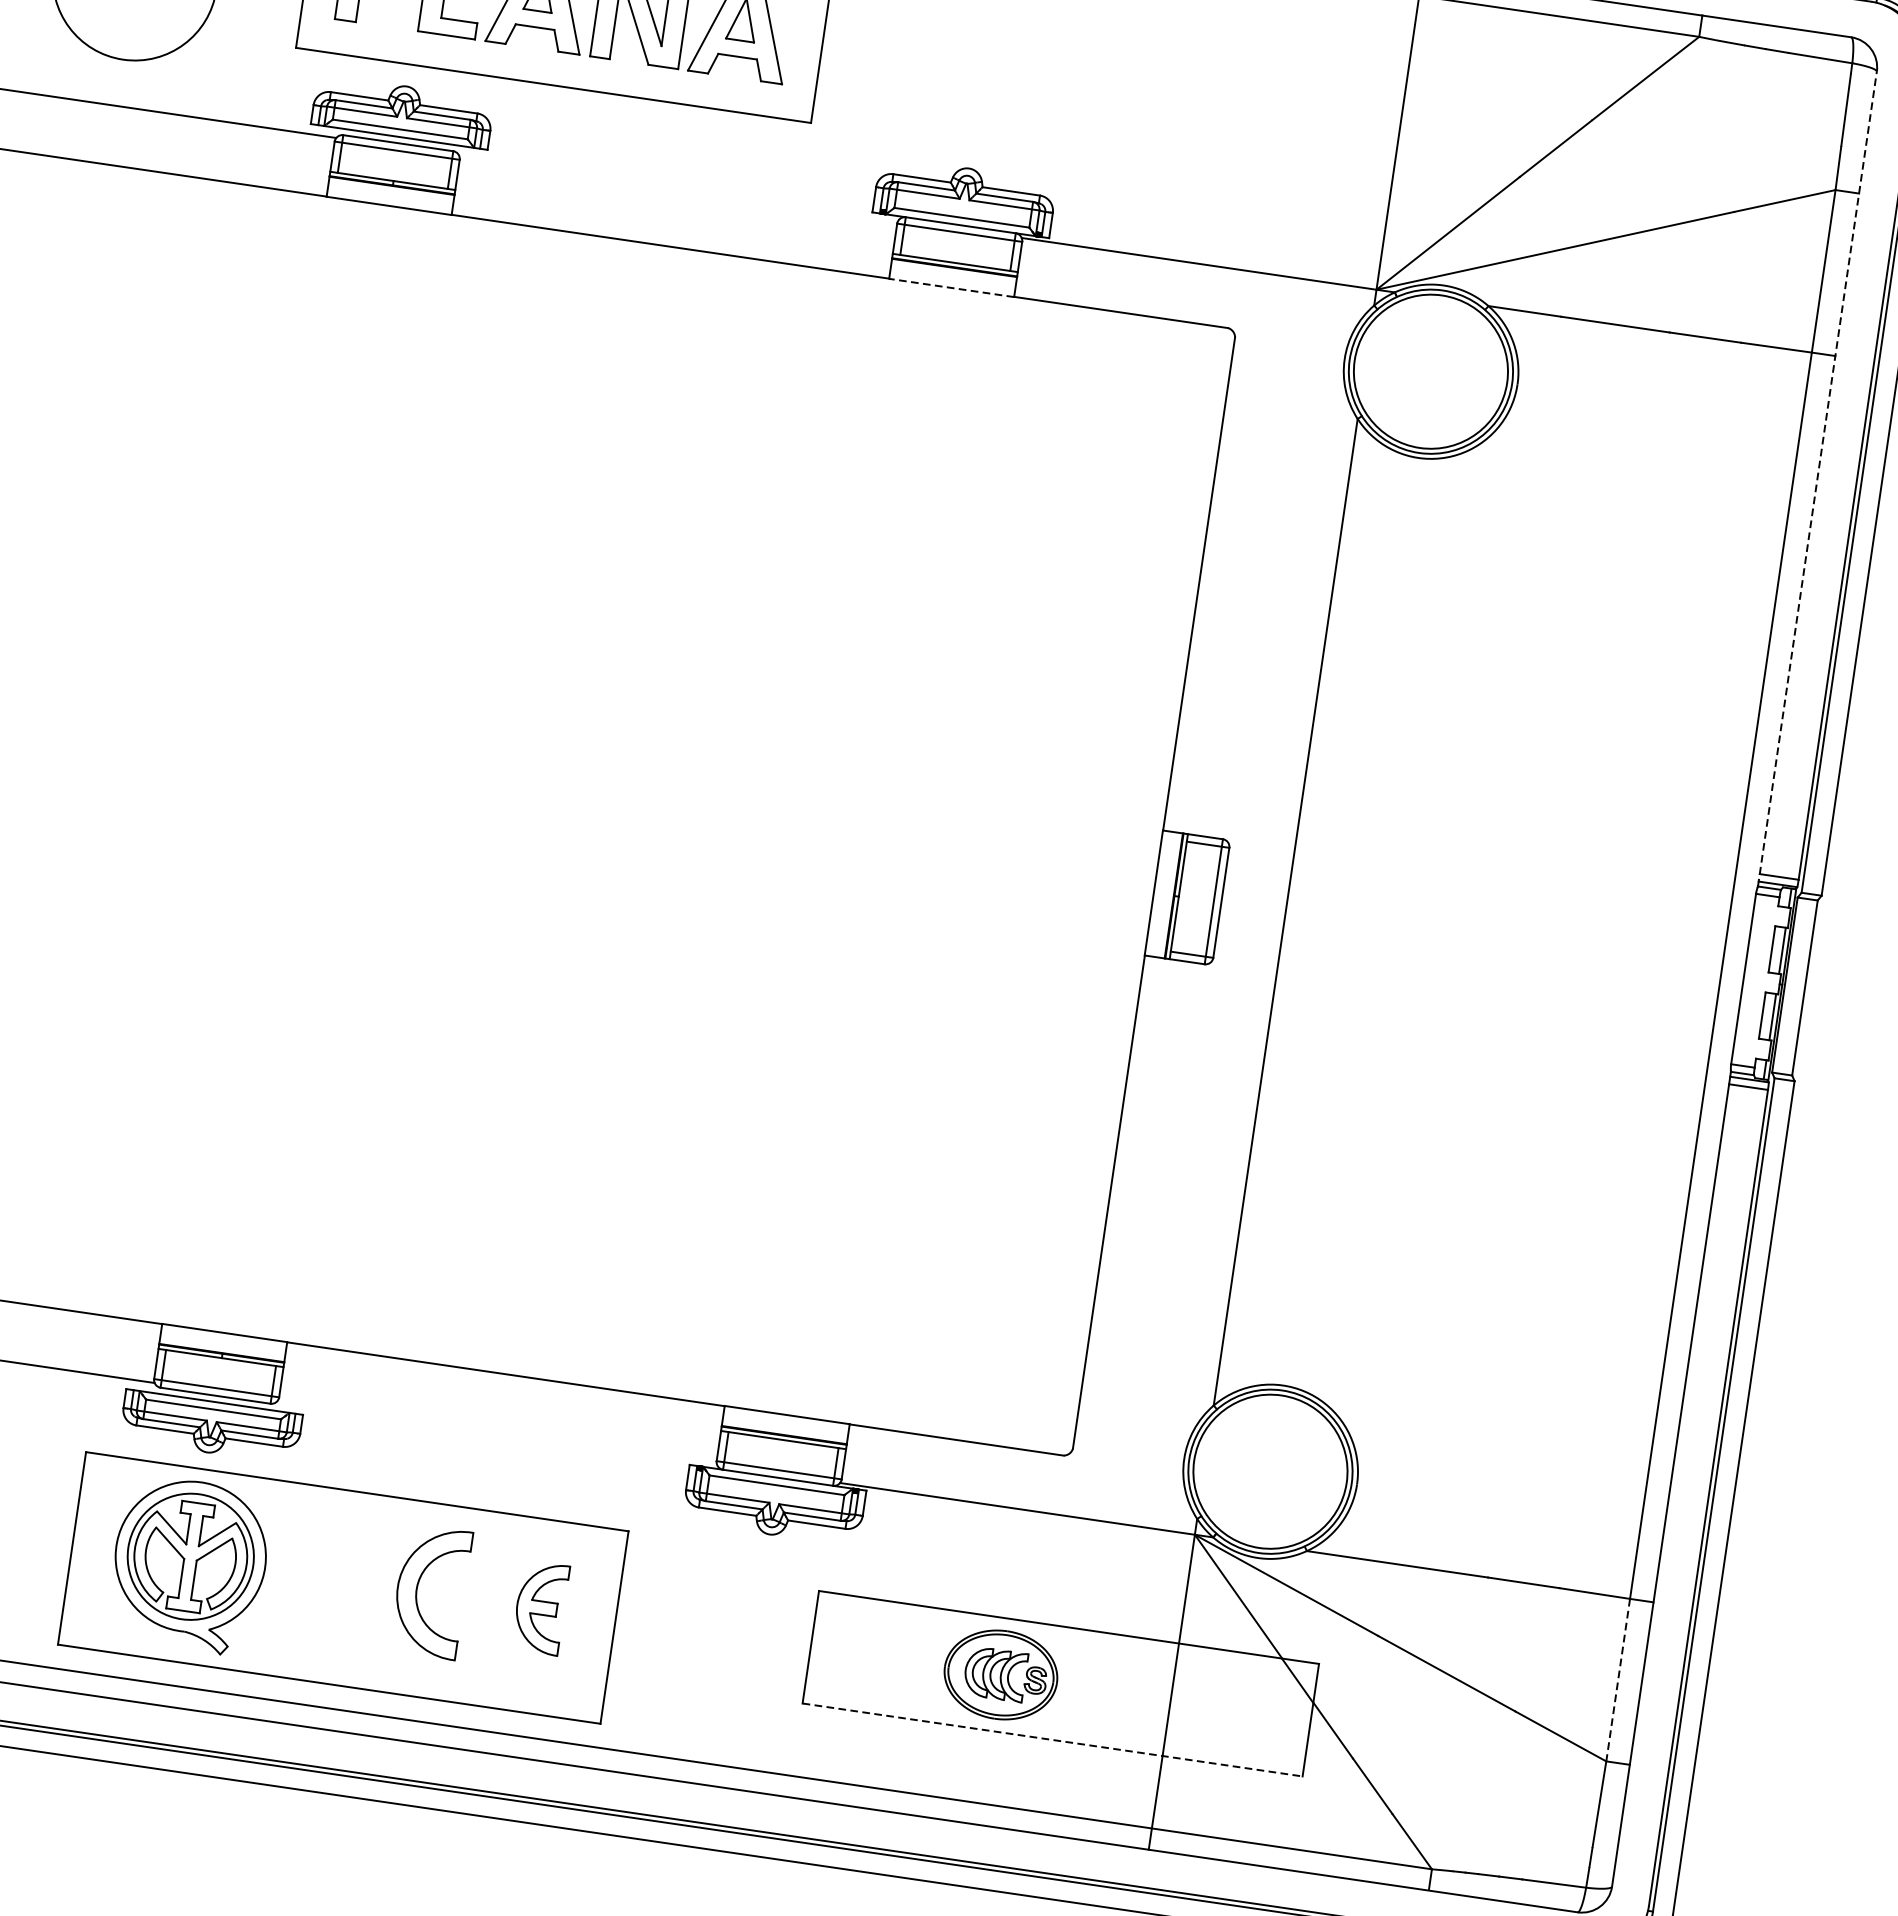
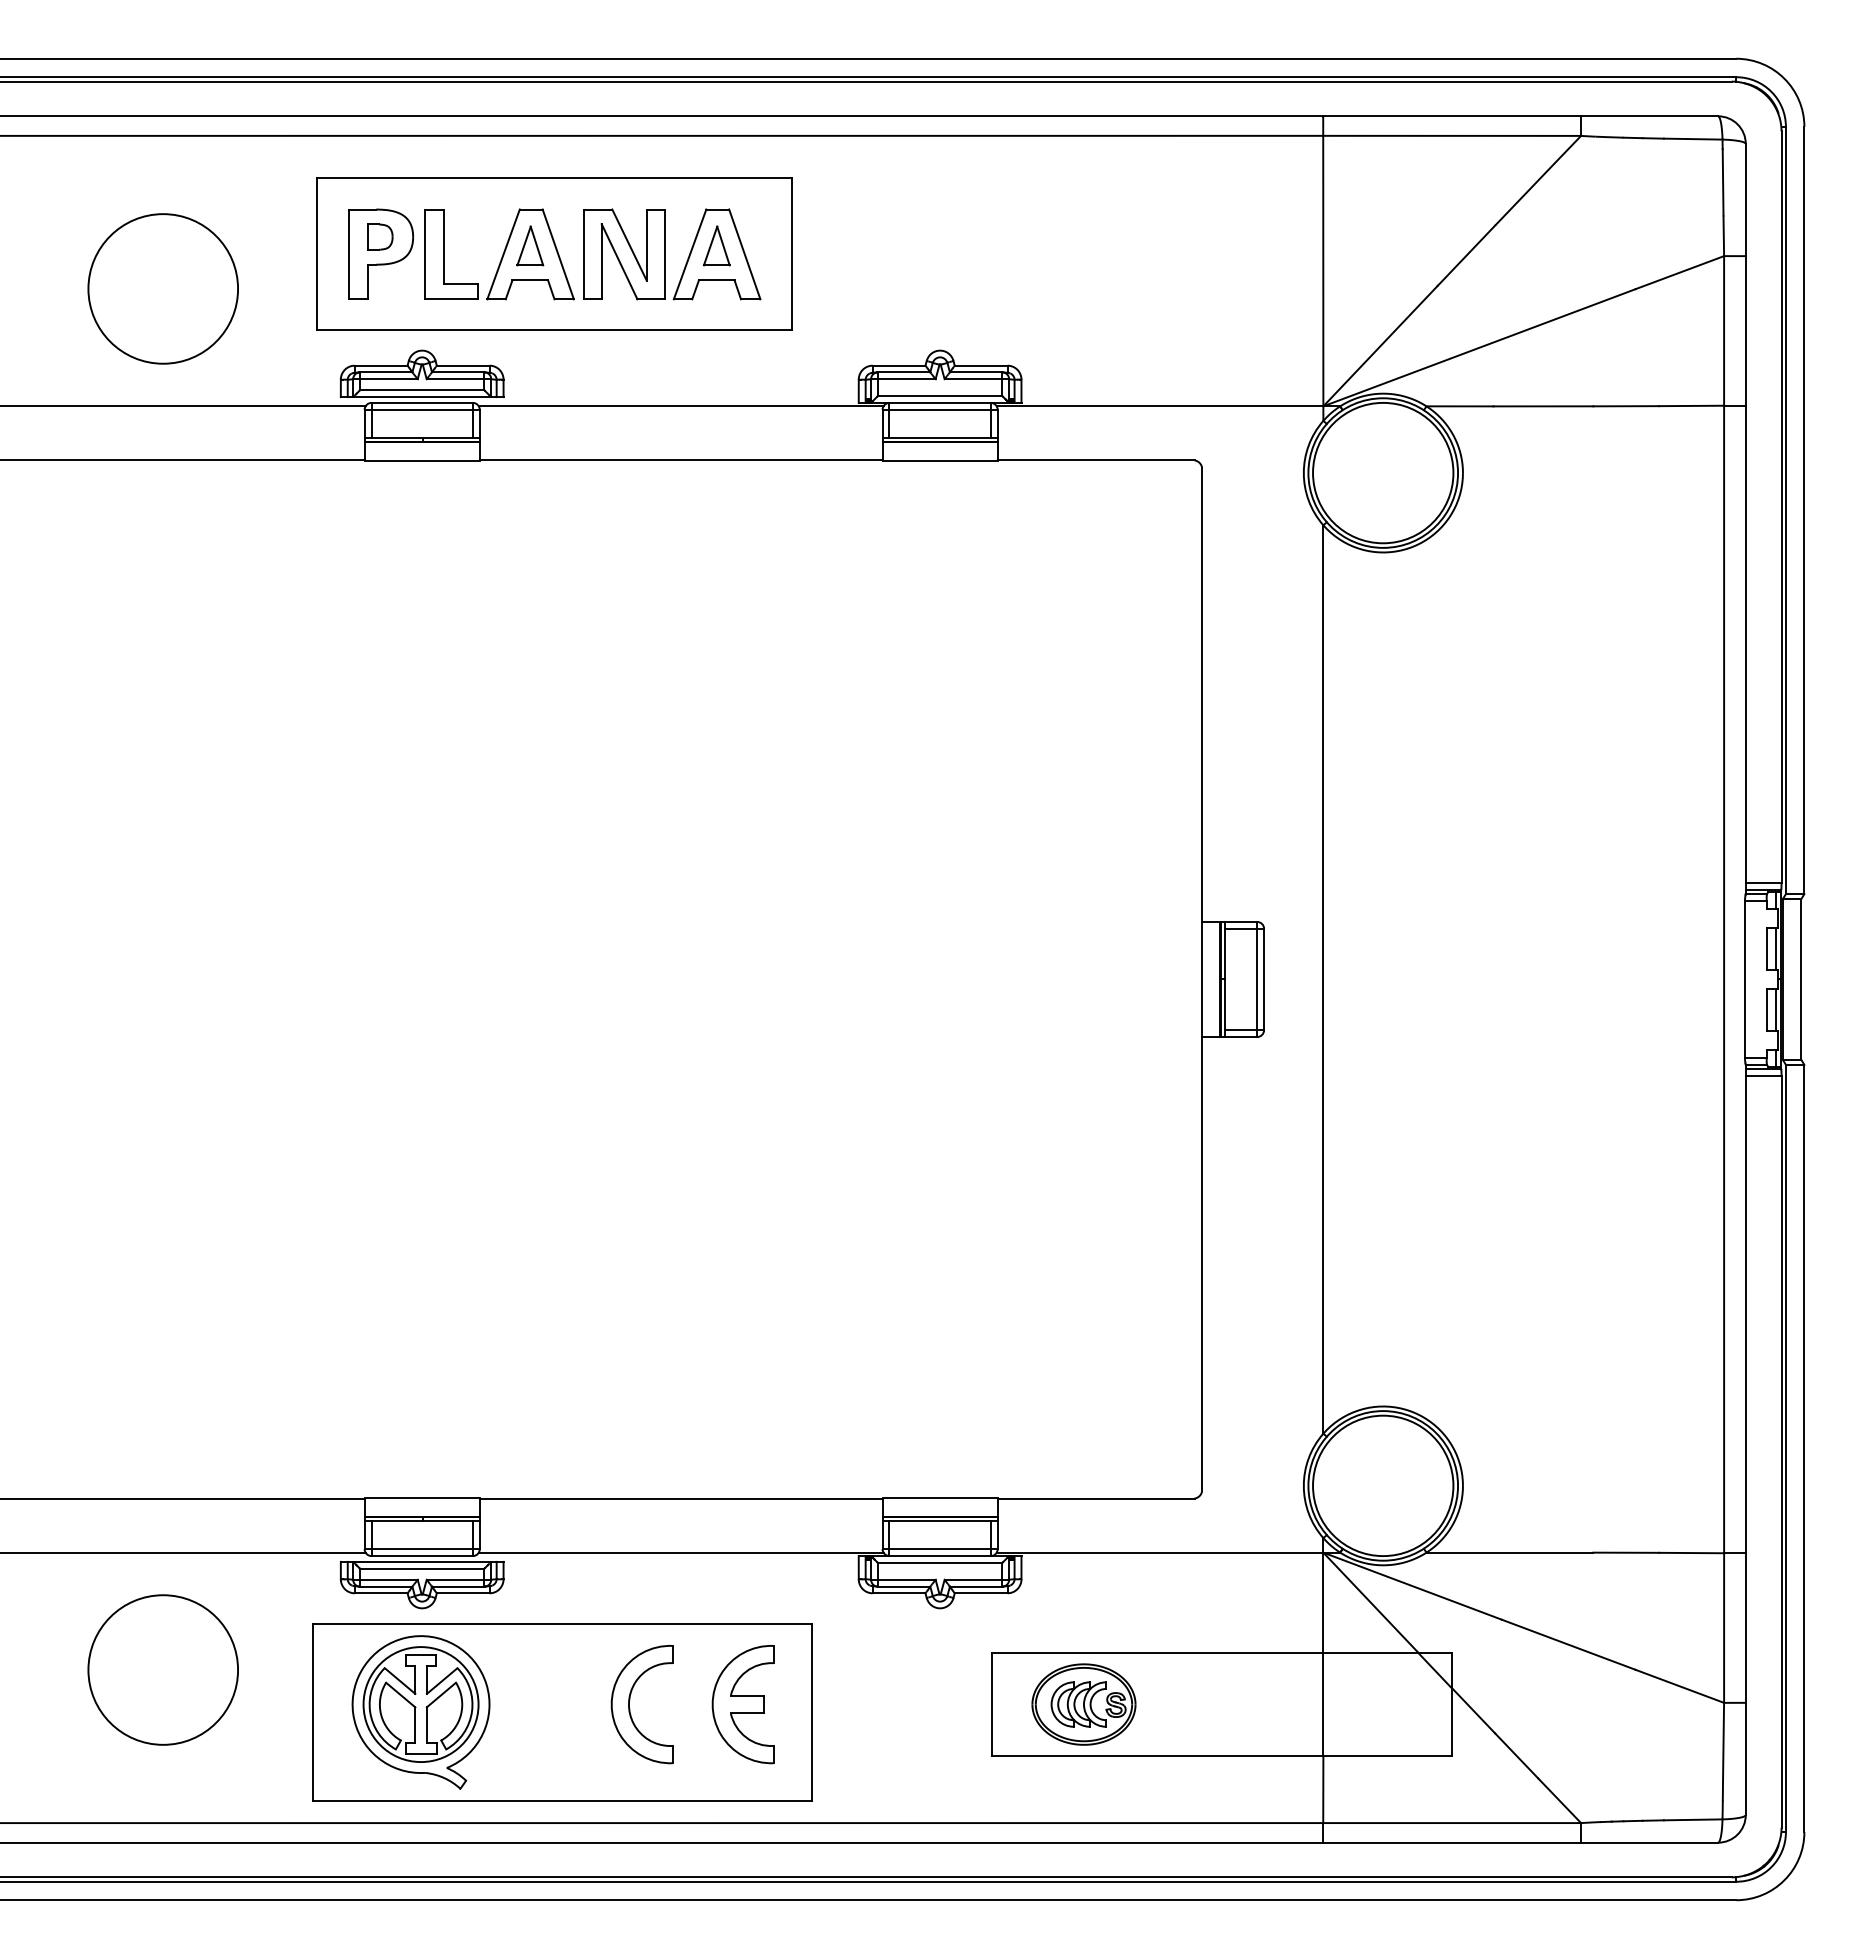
line: (678, 188) -> (680, 406), added
line: (952, 287) -> (940, 460), dashed -> solid
line: (1817, 478) -> (1745, 518), dashed -> solid
line: (496, 1432) -> (680, 1552), added
part: (539, 1607) -> (742, 1704), size x1.43
part: (1000, 1674) -> (1083, 1704), moved
line: (1618, 1680) -> (1724, 1628), dashed -> solid
line: (1053, 1740) -> (1222, 1756), dashed -> solid

